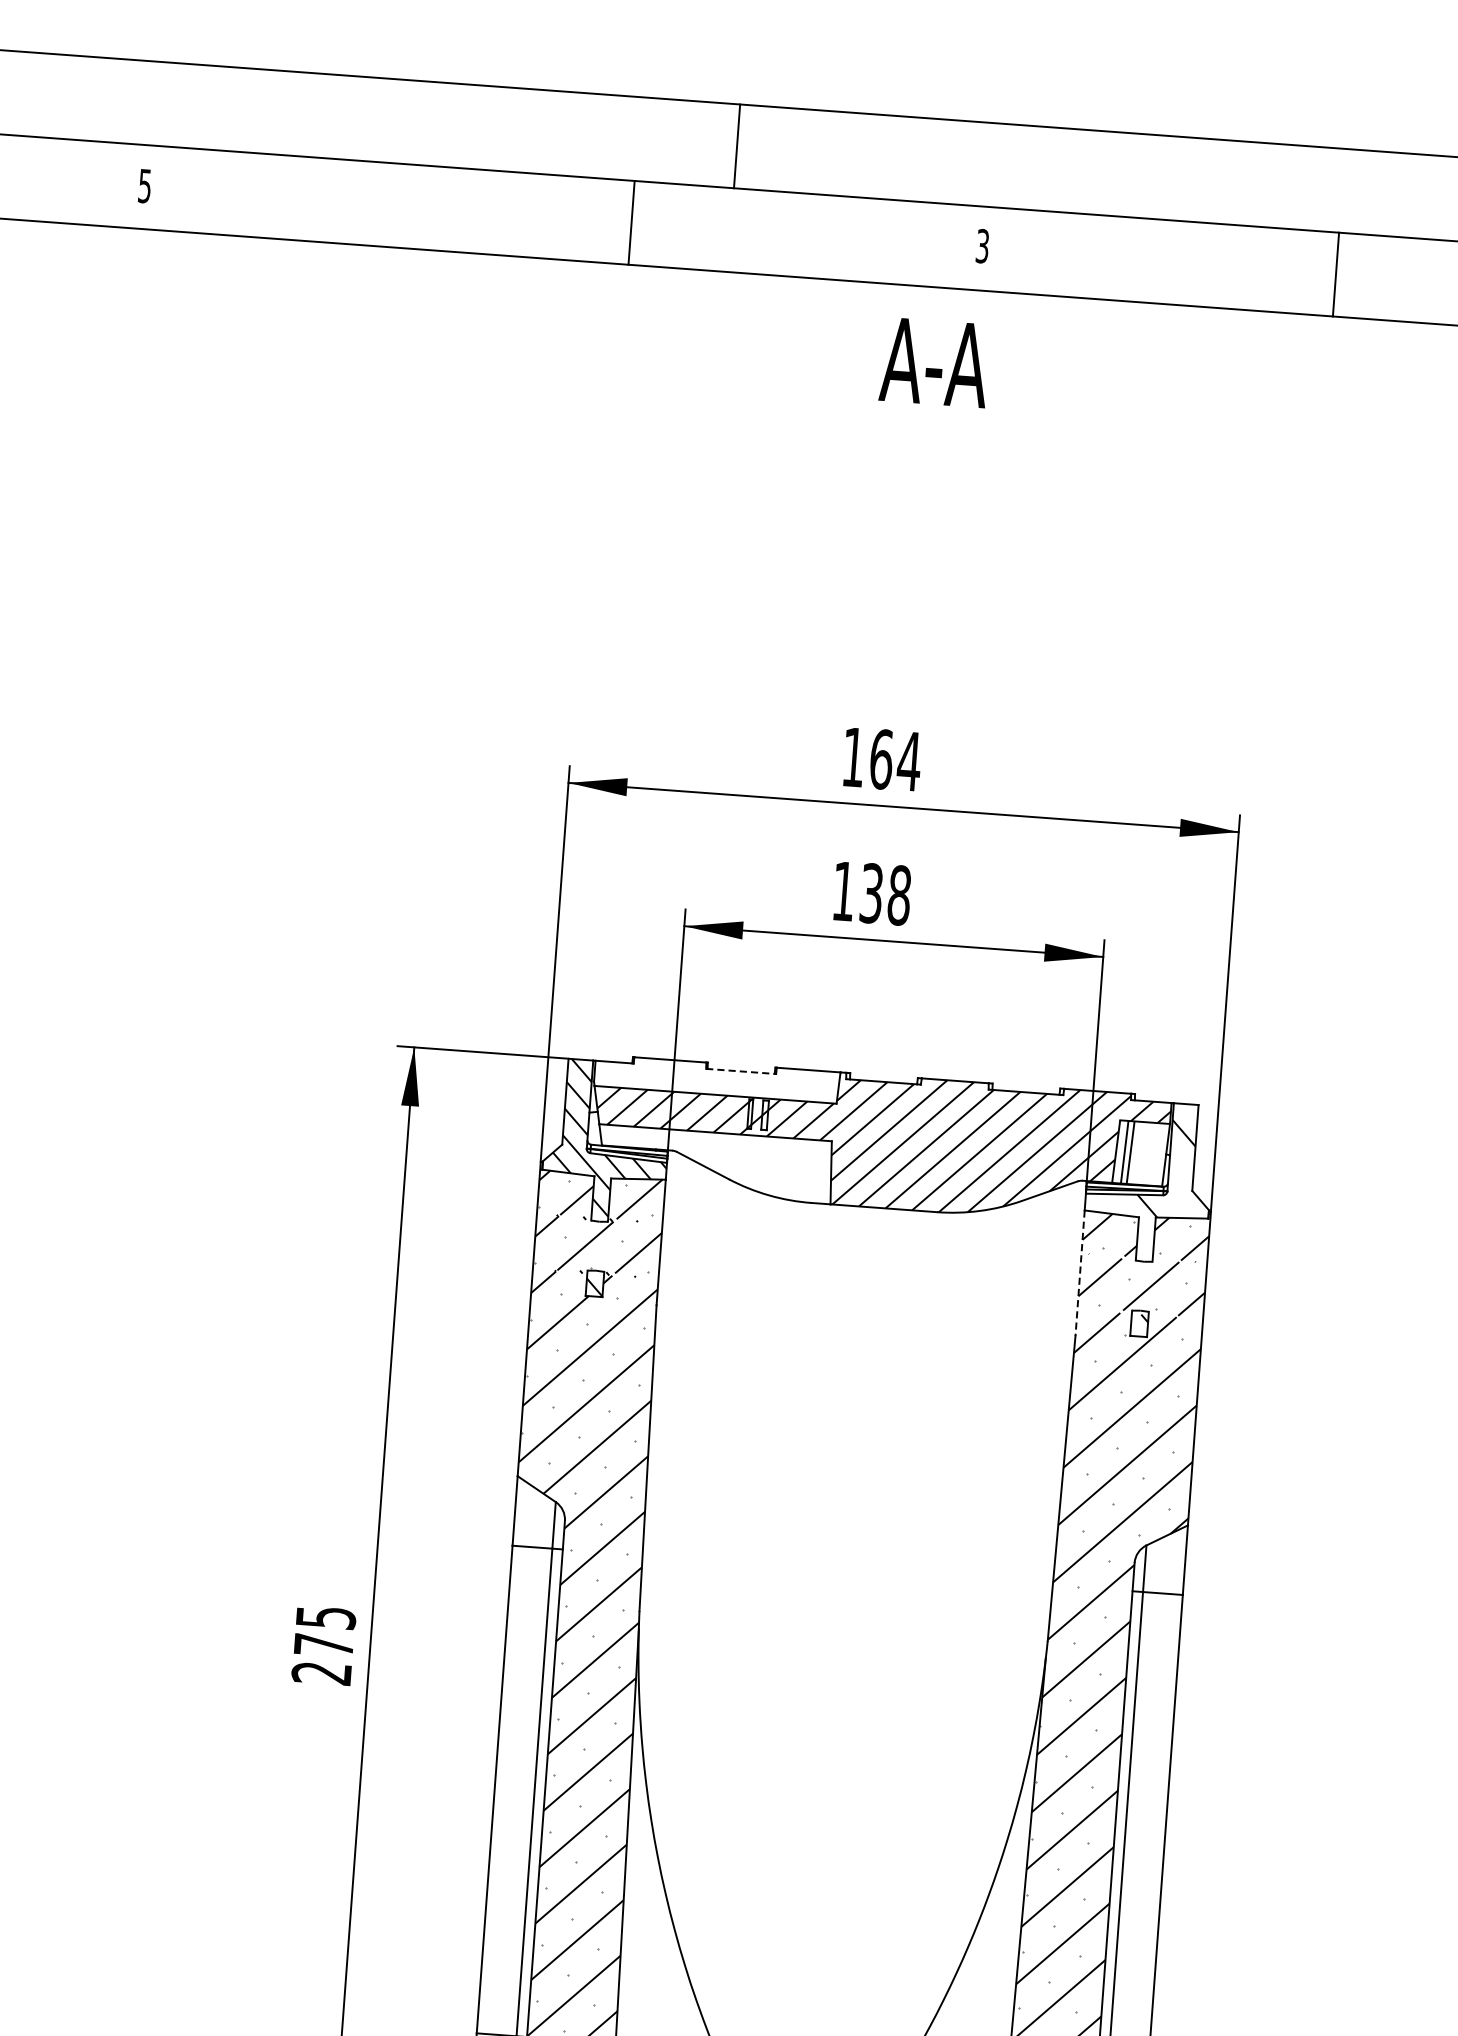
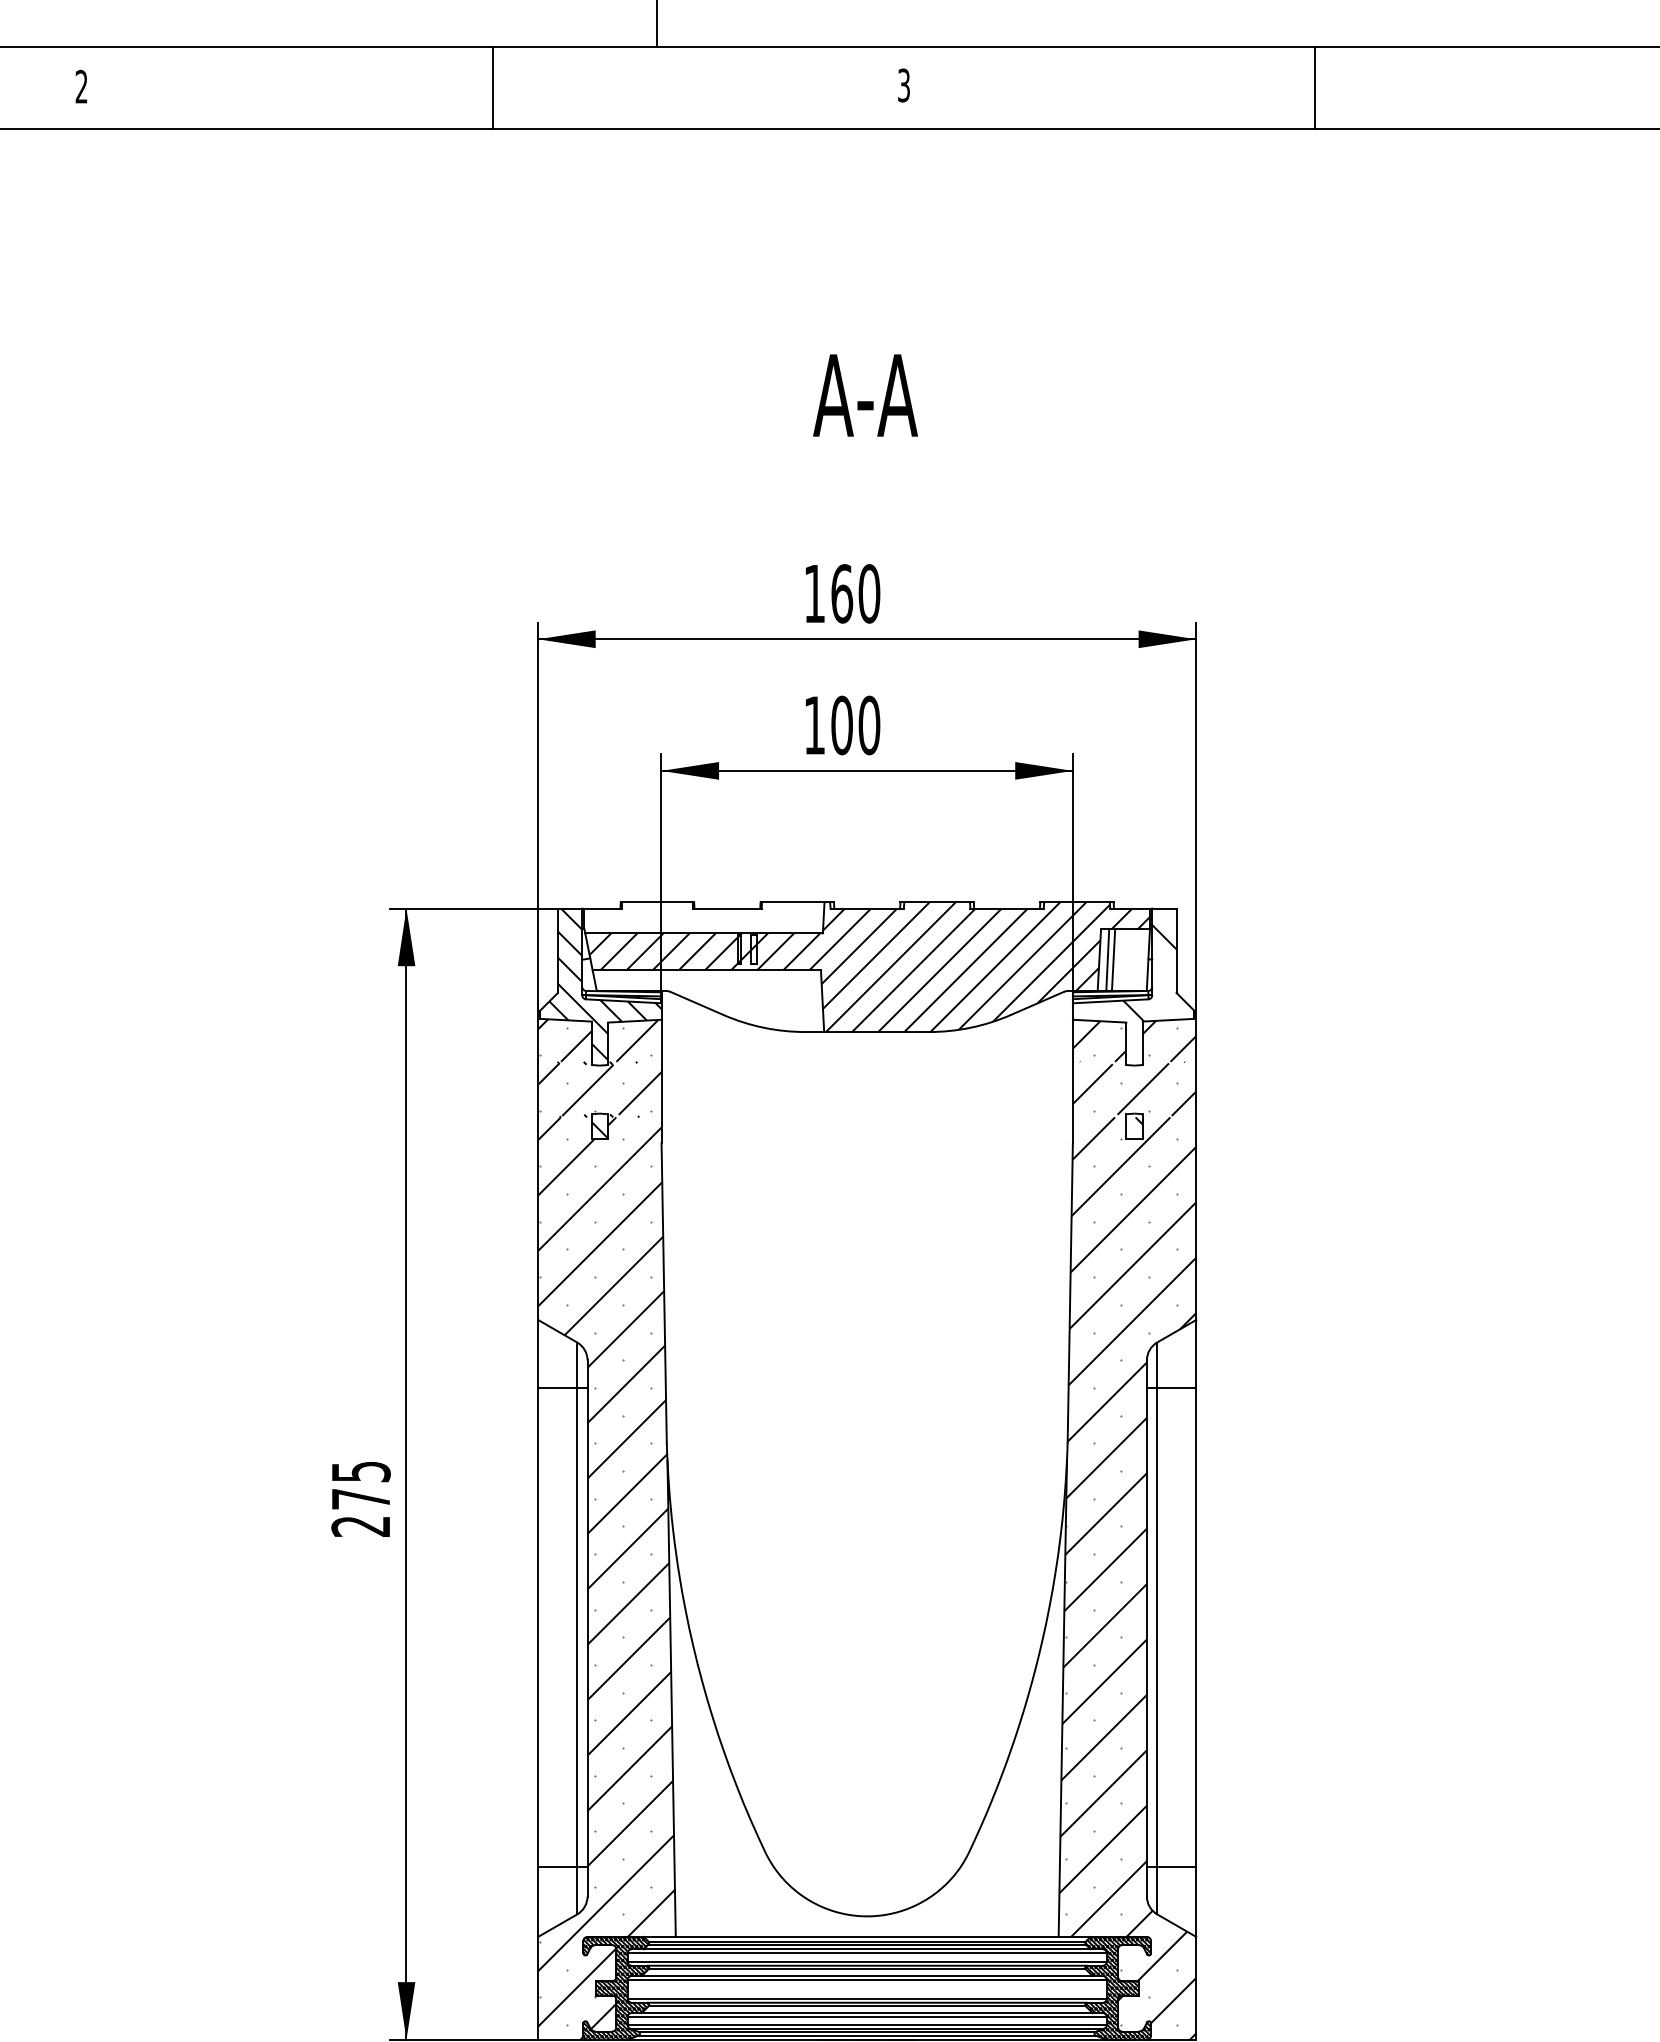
text: (144, 185) -> (81, 86), 5 -> 2
line: (631, 222) -> (492, 87), moved
line: (1336, 274) -> (1315, 87), moved
text: (934, 362) -> (865, 395), moved
text: (909, 761) -> (869, 593), 164 -> 160
text: (885, 894) -> (855, 725), 138 -> 100
line: (741, 1071) -> (727, 908), dashed -> solid
line: (1079, 1273) -> (1072, 1081), dashed -> solid

